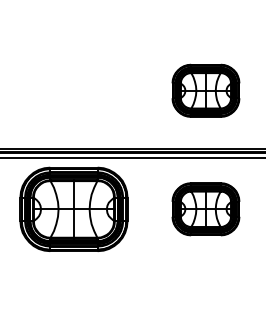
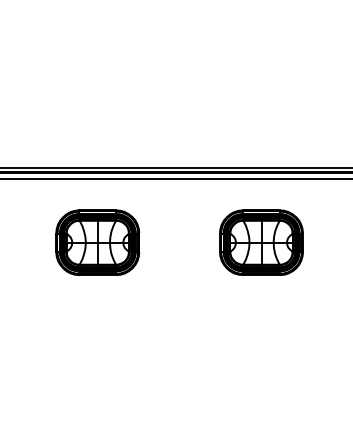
part: (205, 90) -> (261, 95), removed
part: (73, 209) -> (97, 242), size x0.62

